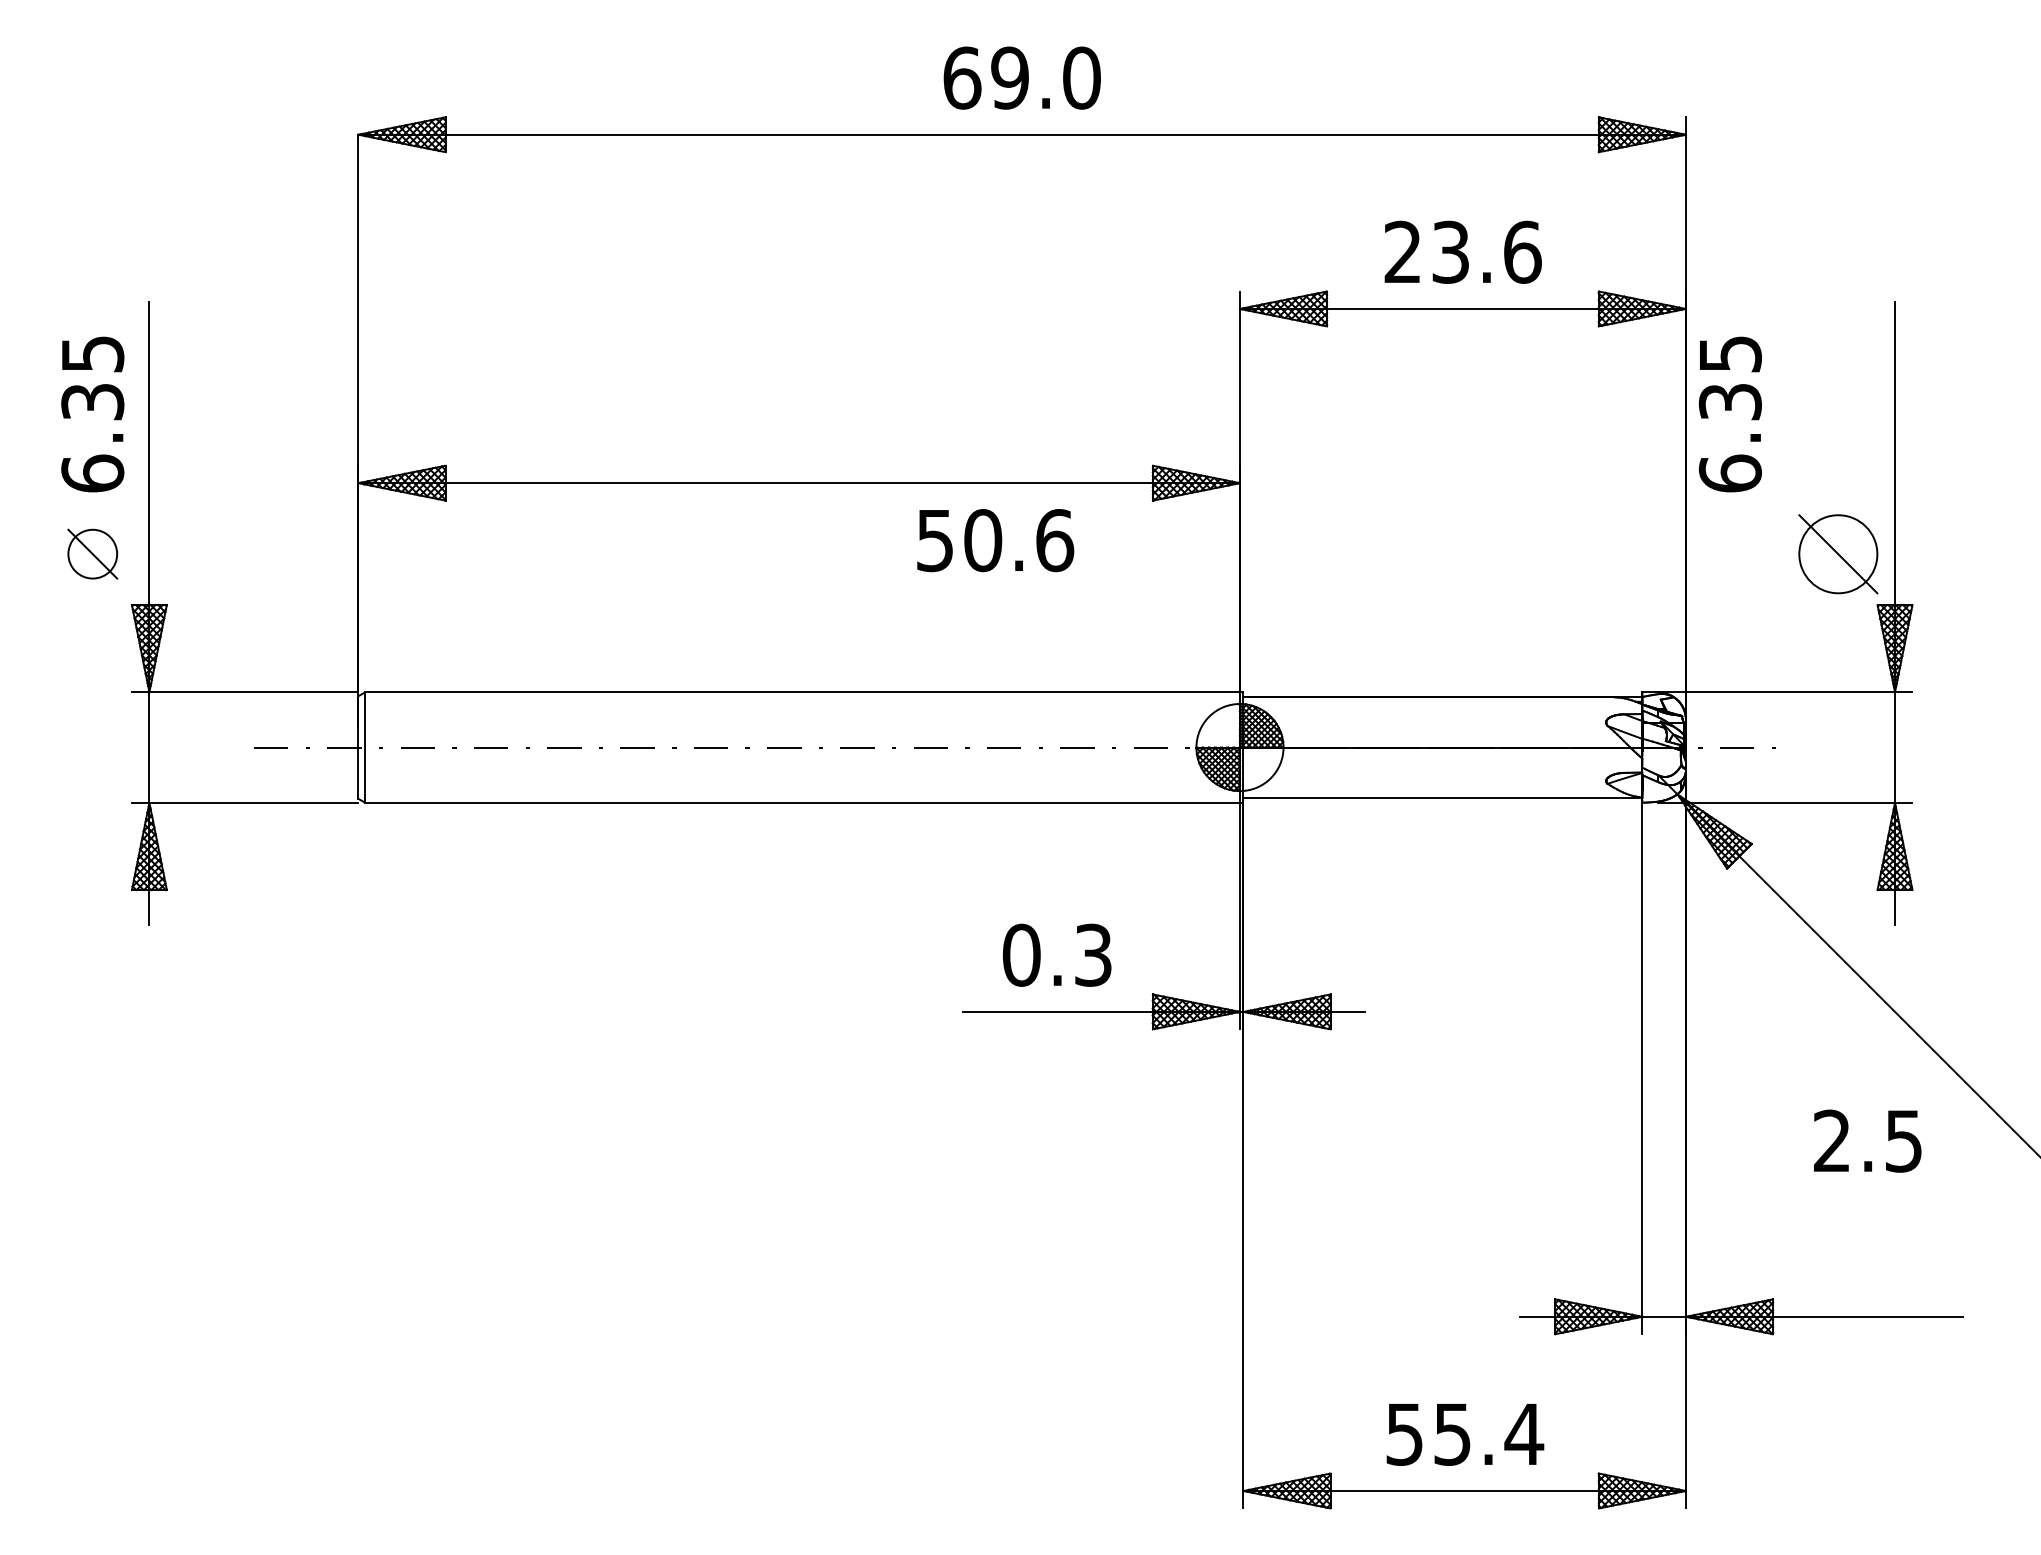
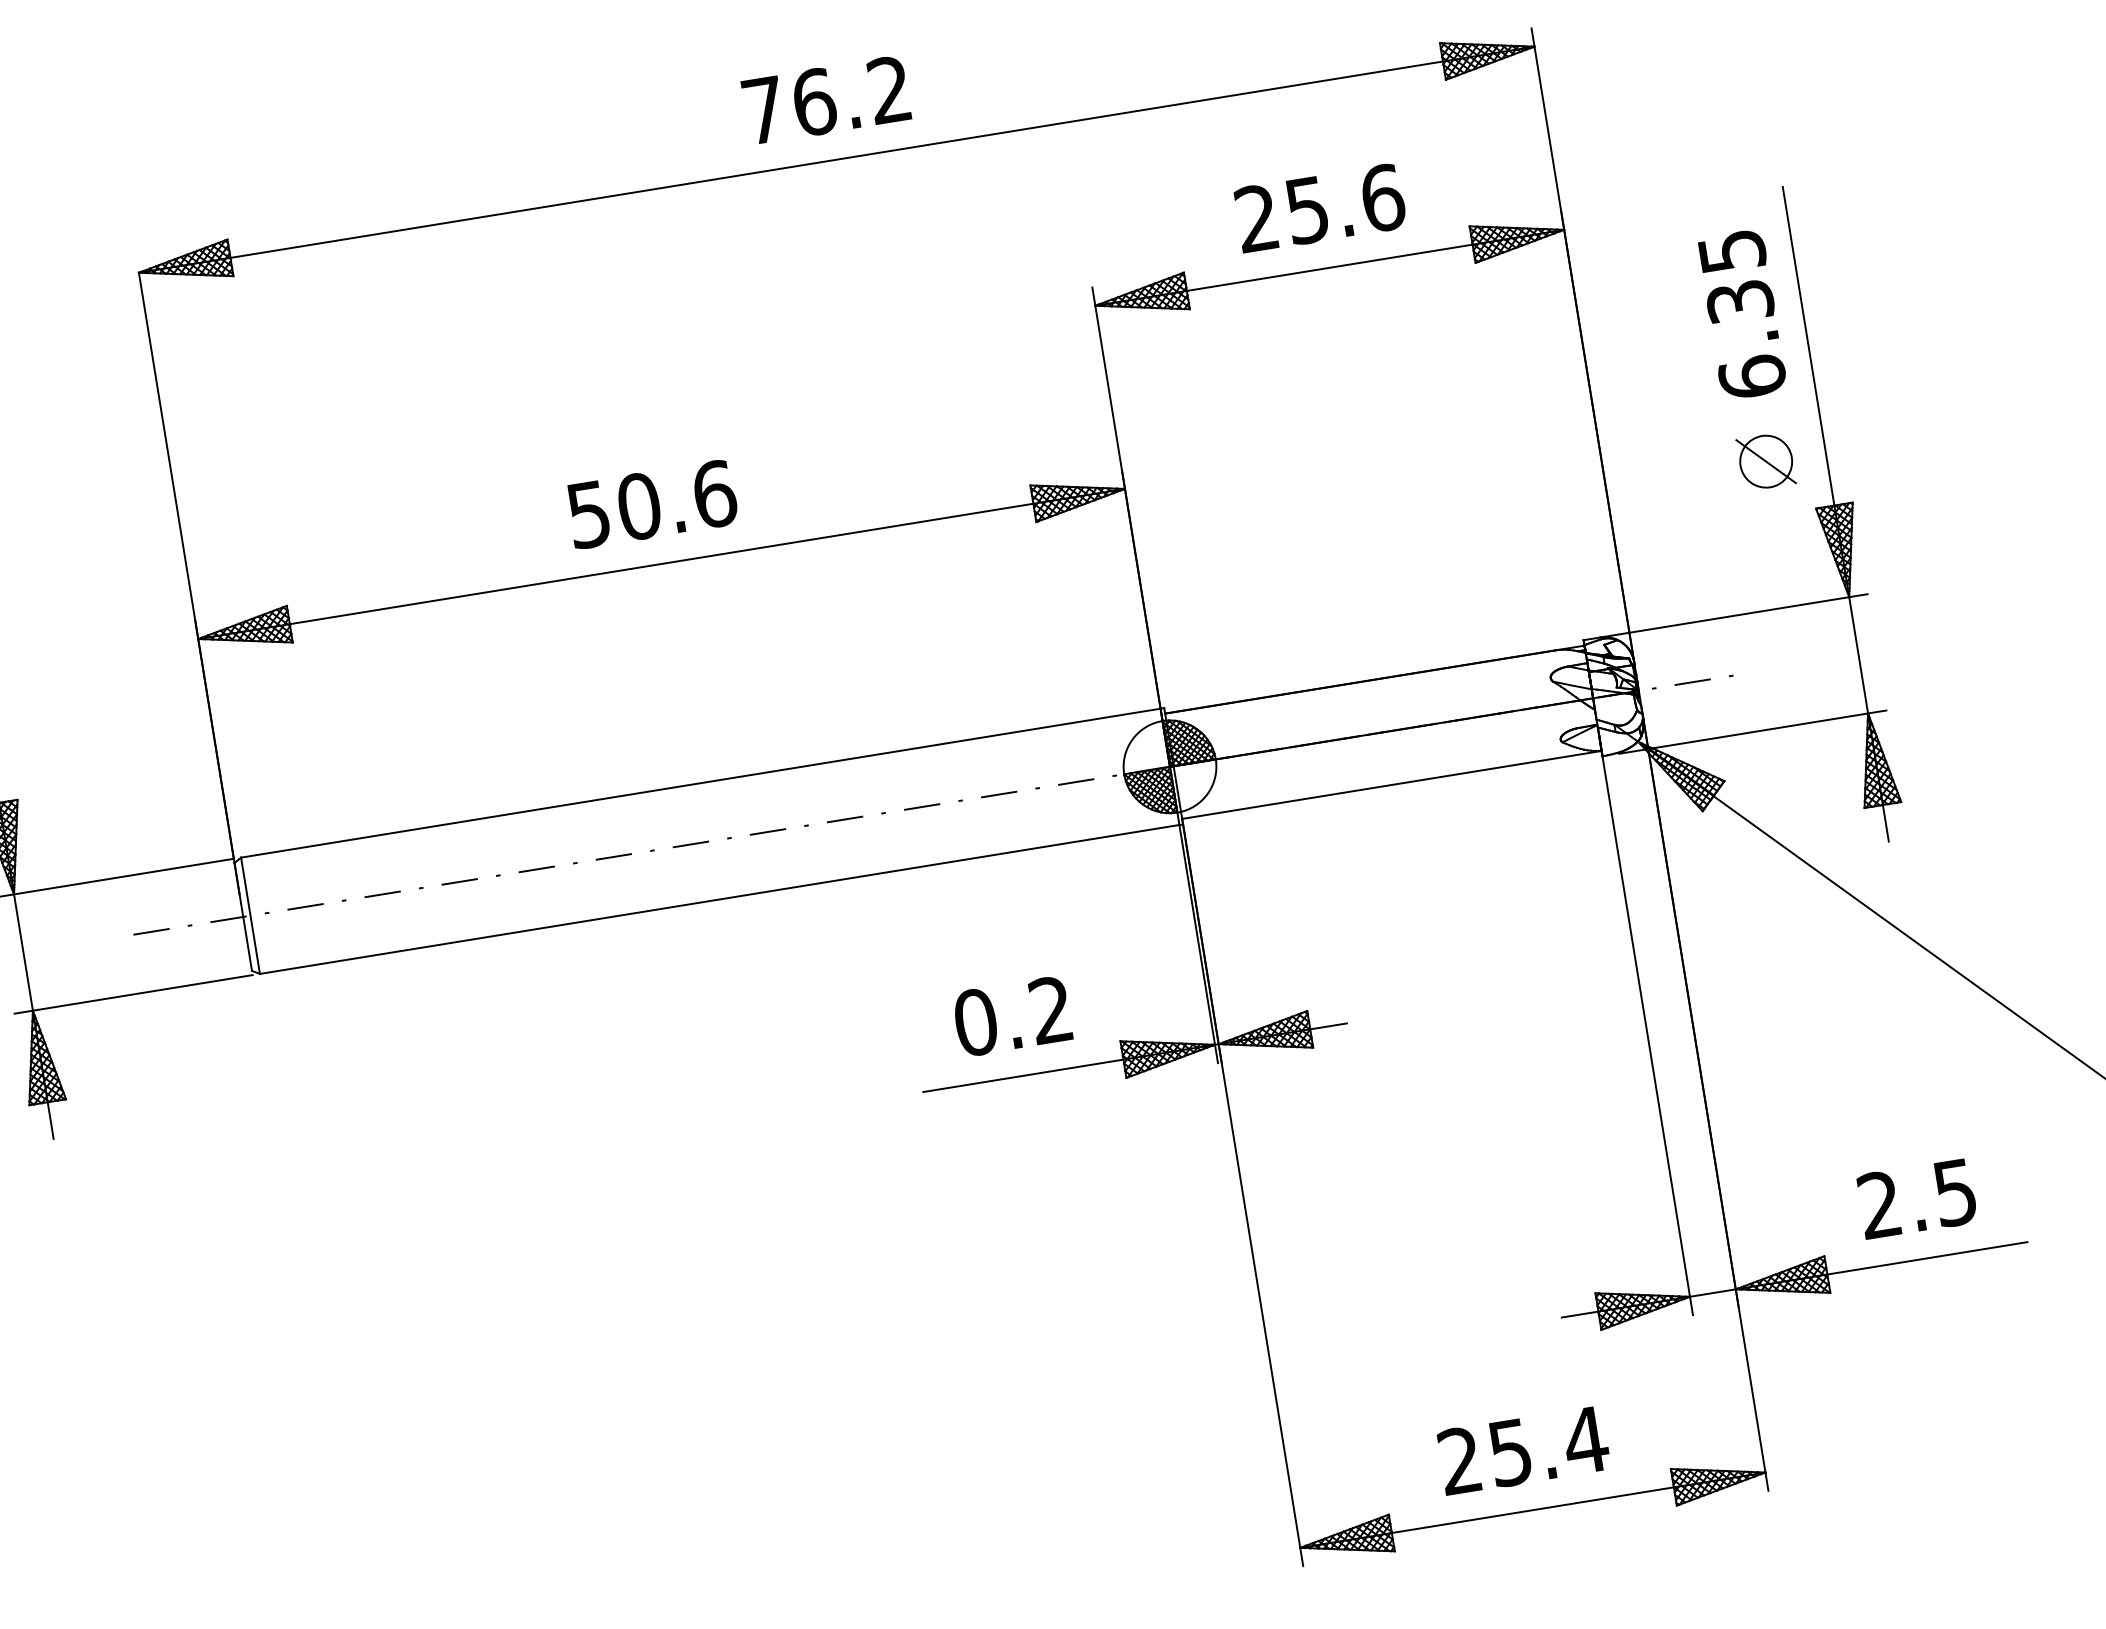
text: (1021, 77) -> (826, 99), 69.0 -> 76.2
text: (1450, 251) -> (1306, 209), 23.6 -> 25.6
text: (1729, 414) -> (1741, 314), moved
text: (995, 540) -> (652, 504), moved
part: (1838, 553) -> (1766, 460), size x0.62
text: (1093, 954) -> (1051, 1009), 0.3 -> 0.2
text: (1867, 1140) -> (1916, 1198), moved
text: (1404, 1433) -> (1459, 1459), 55.4 -> 25.4

